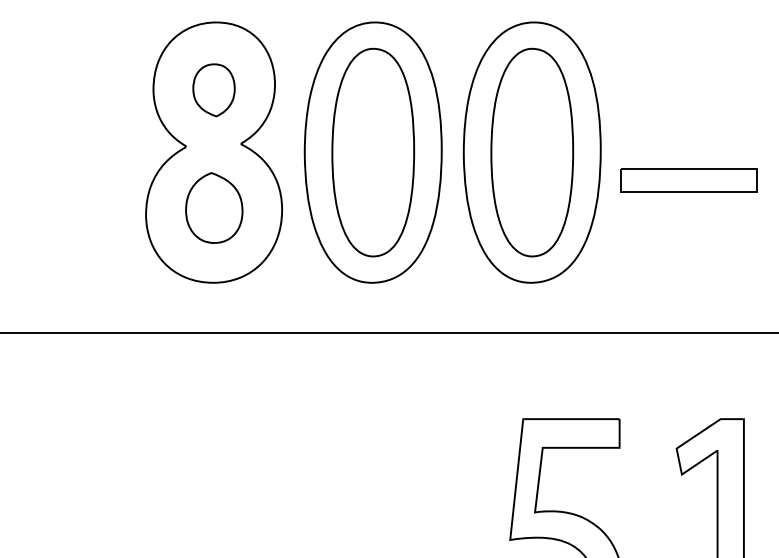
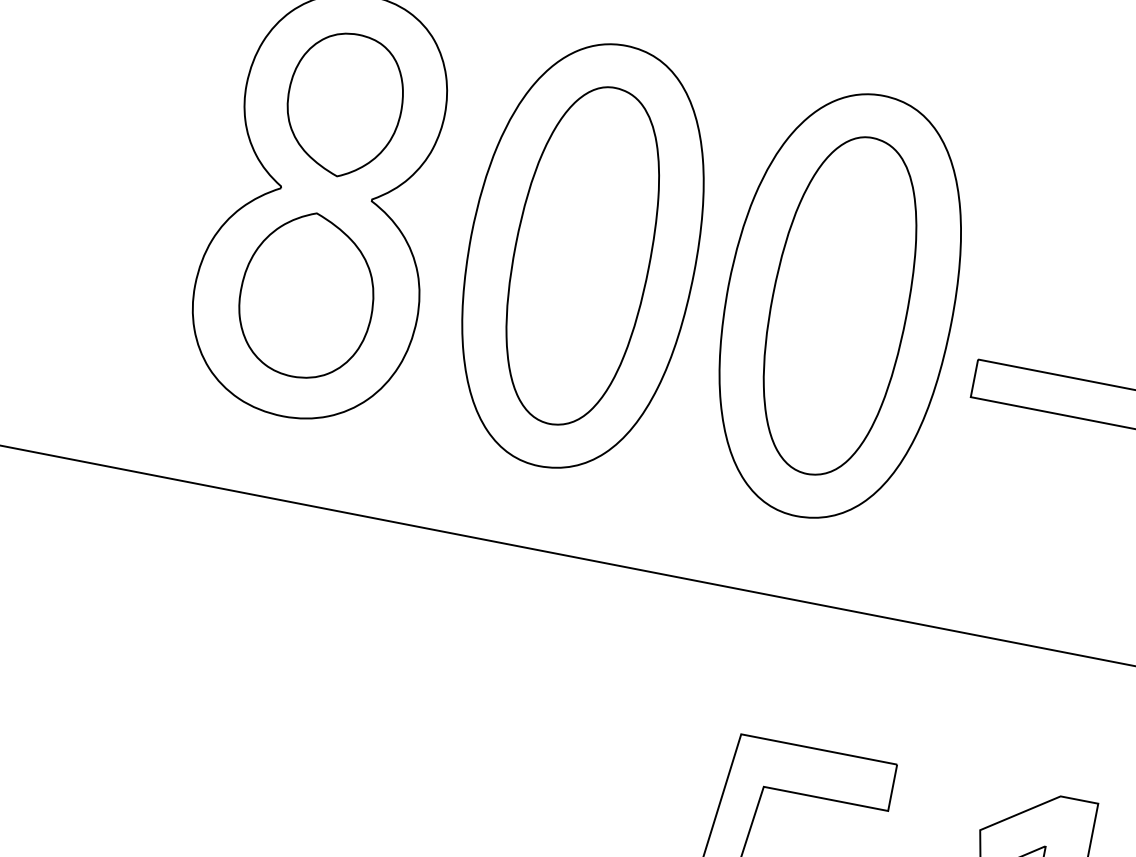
part: (213, 90) -> (343, 105), size x1.67
part: (214, 207) -> (308, 294), size x1.43

